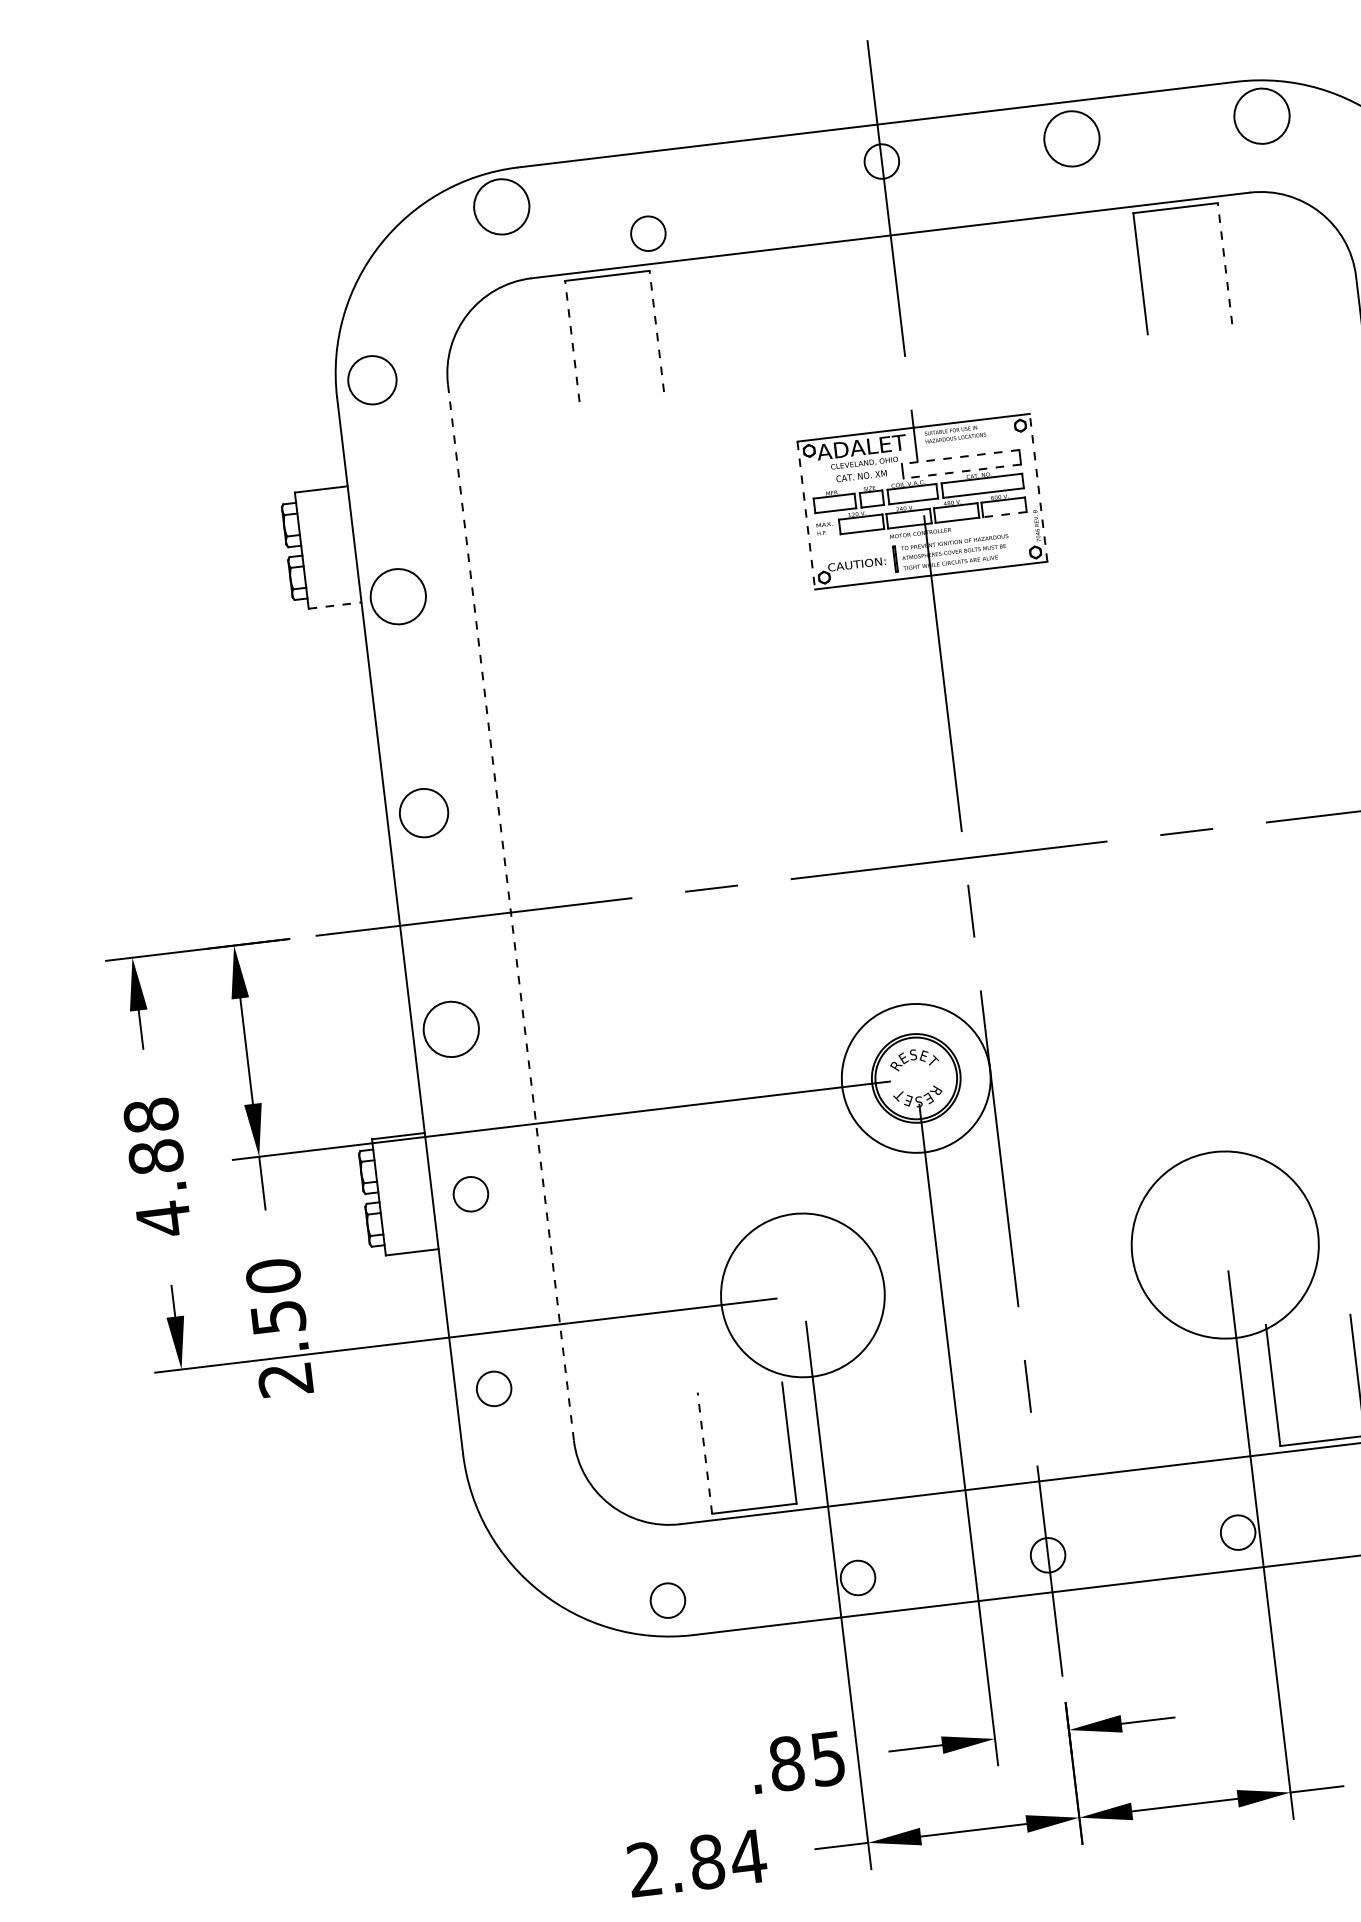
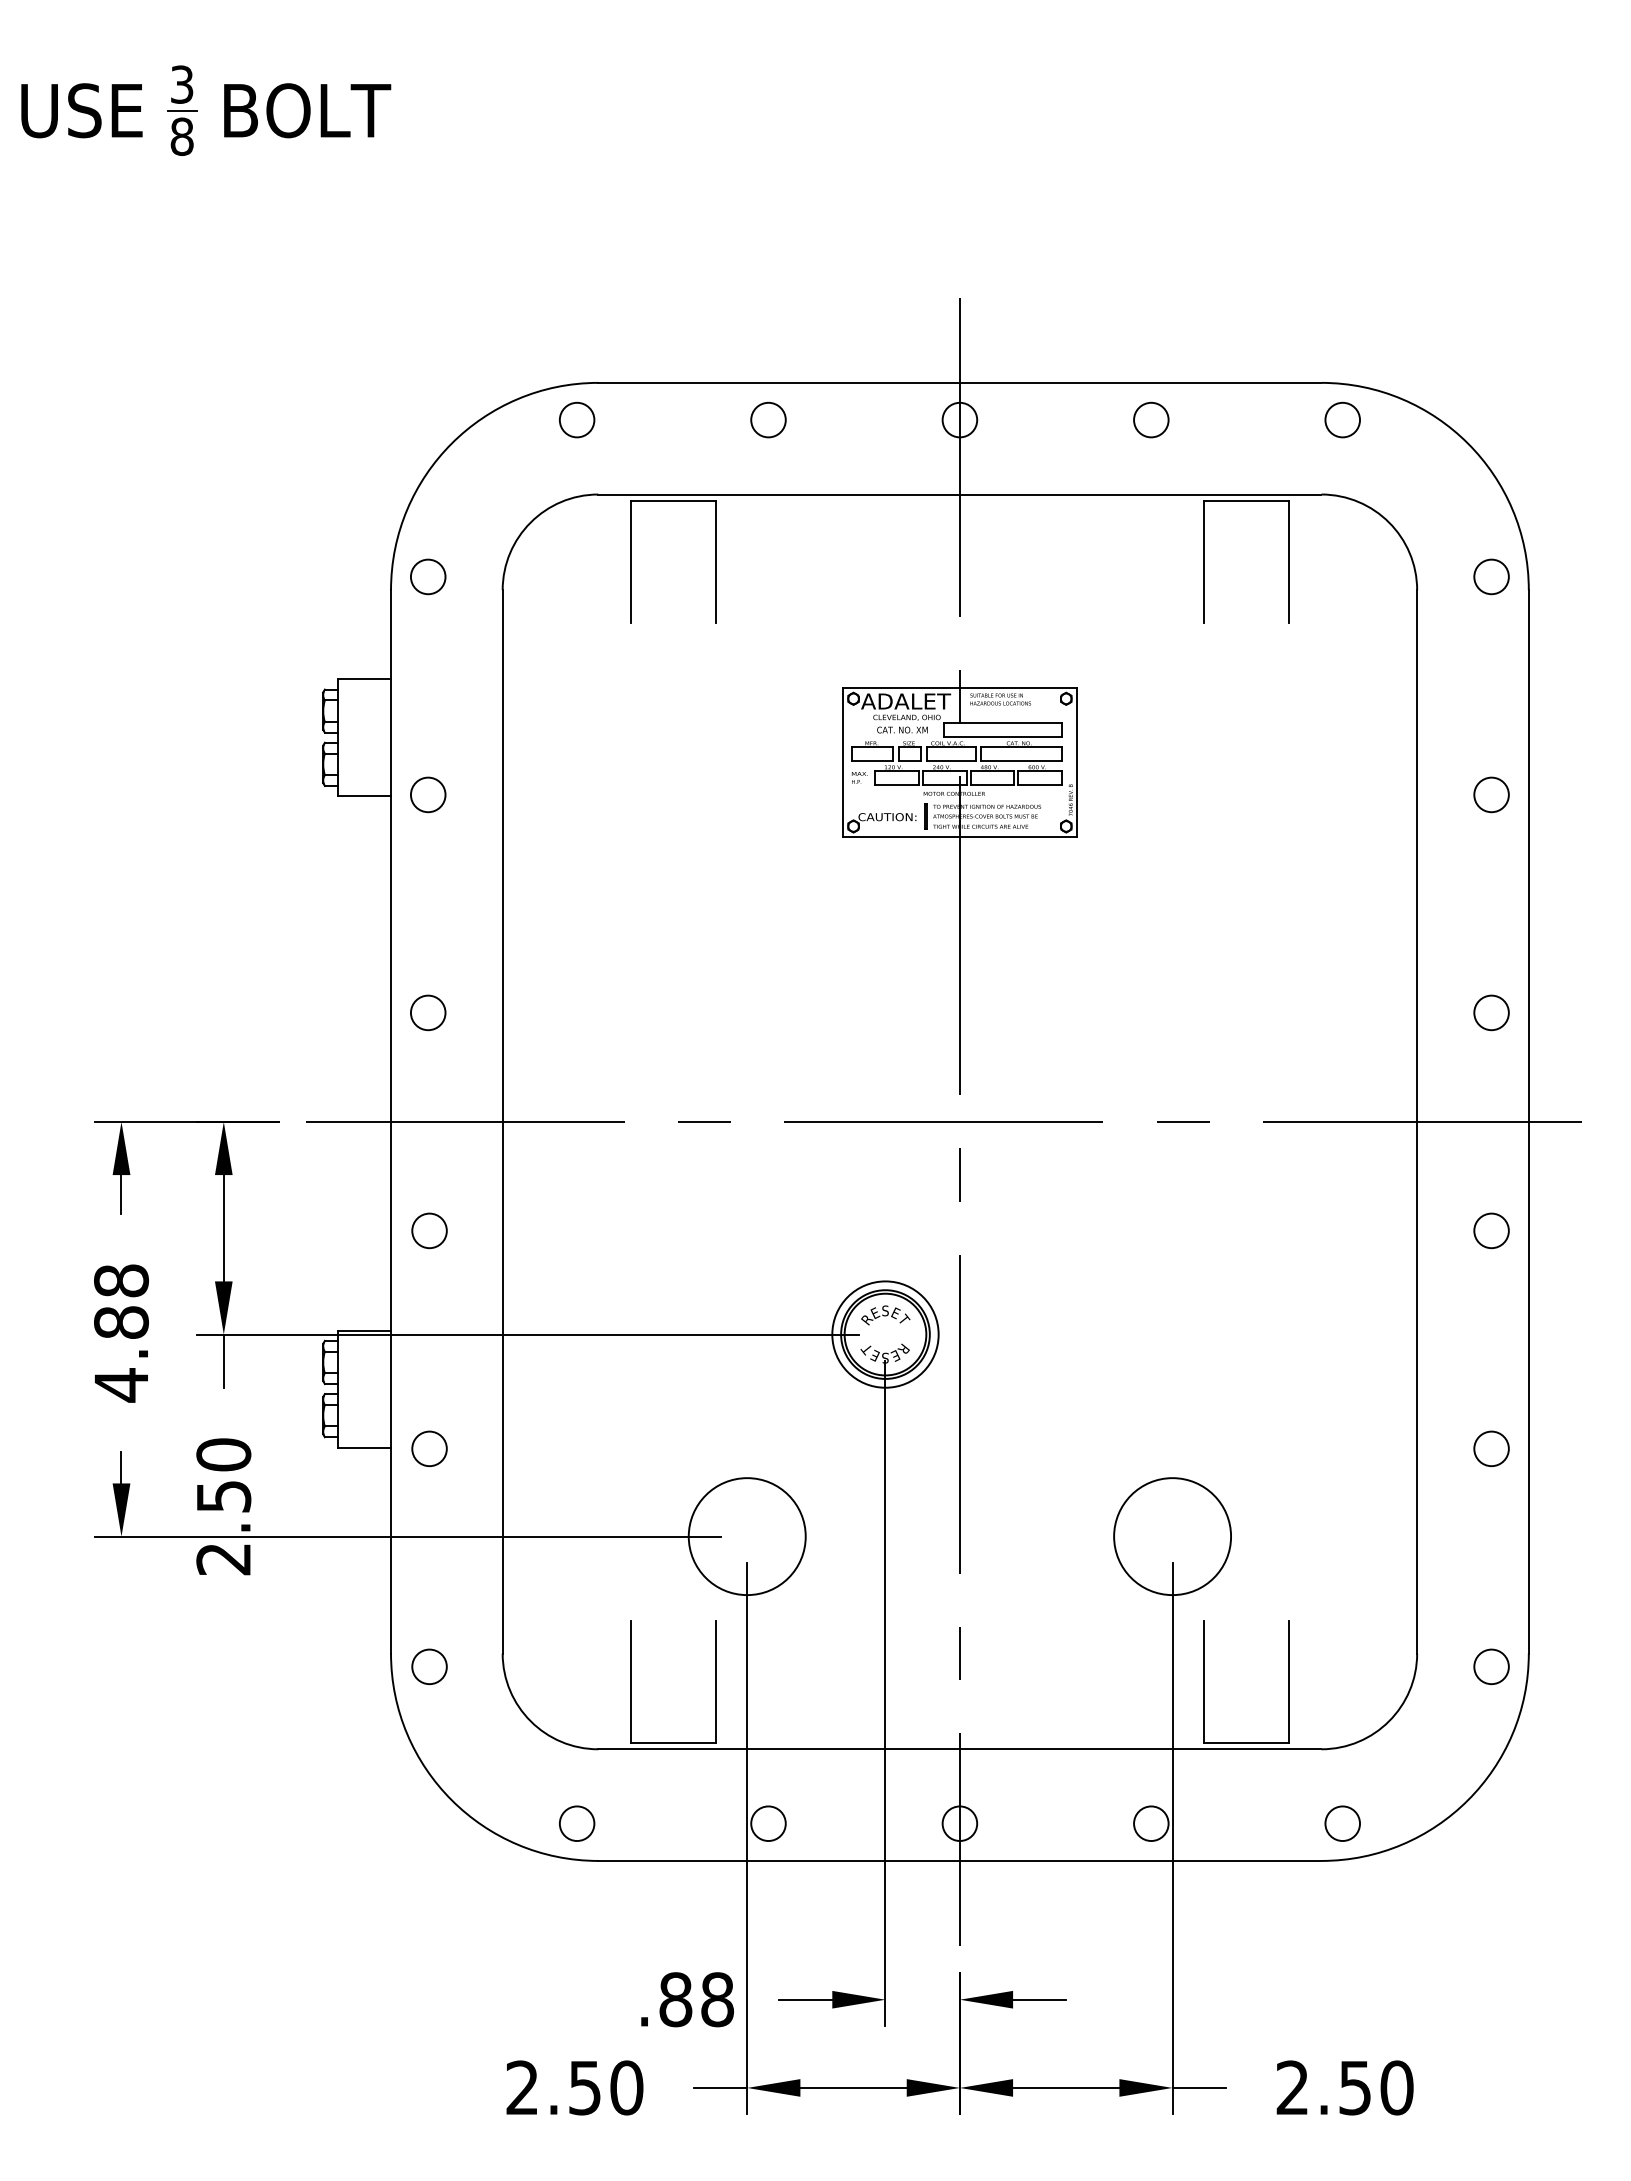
circle: (1261, 115) -> (1342, 419), size x0.62
circle: (1072, 138) -> (1151, 419), size x0.62
circle: (501, 206) -> (576, 419), size x0.62
circle: (648, 233) -> (768, 419), moved
line: (1224, 263) -> (1288, 561), dashed -> solid
line: (656, 330) -> (716, 561), dashed -> solid
line: (572, 340) -> (631, 561), dashed -> solid
circle: (372, 379) -> (428, 576), size x0.71
line: (959, 456) -> (1002, 722), dashed -> solid
line: (961, 471) -> (1002, 737), dashed -> solid
line: (1038, 487) -> (1076, 762), dashed -> solid
line: (1005, 514) -> (1040, 785), dashed -> solid
line: (805, 516) -> (842, 763), dashed -> solid
circle: (397, 596) -> (427, 794), size x0.62
line: (335, 605) -> (364, 796), dashed -> solid
circle: (424, 812) -> (428, 1012), size x0.71
line: (510, 912) -> (502, 1121), dashed -> solid
circle: (451, 1029) -> (429, 1230), size x0.62
circle: (916, 1078) -> (885, 1334), size x0.71
circle: (470, 1193) -> (429, 1448), moved
circle: (1225, 1244) -> (1172, 1536), size x0.62
circle: (802, 1295) -> (746, 1536), size x0.71
circle: (494, 1388) -> (429, 1666), moved
line: (705, 1452) -> (631, 1681), dashed -> solid
text: (828, 1758) -> (717, 1999), .85 -> .88
text: (728, 1859) -> (606, 2087), 2.84 -> 2.50

